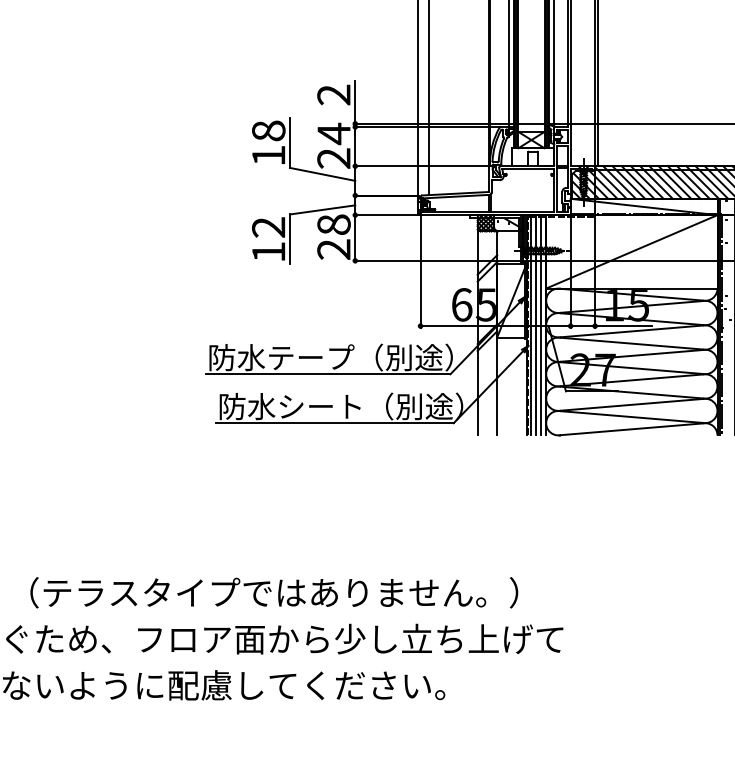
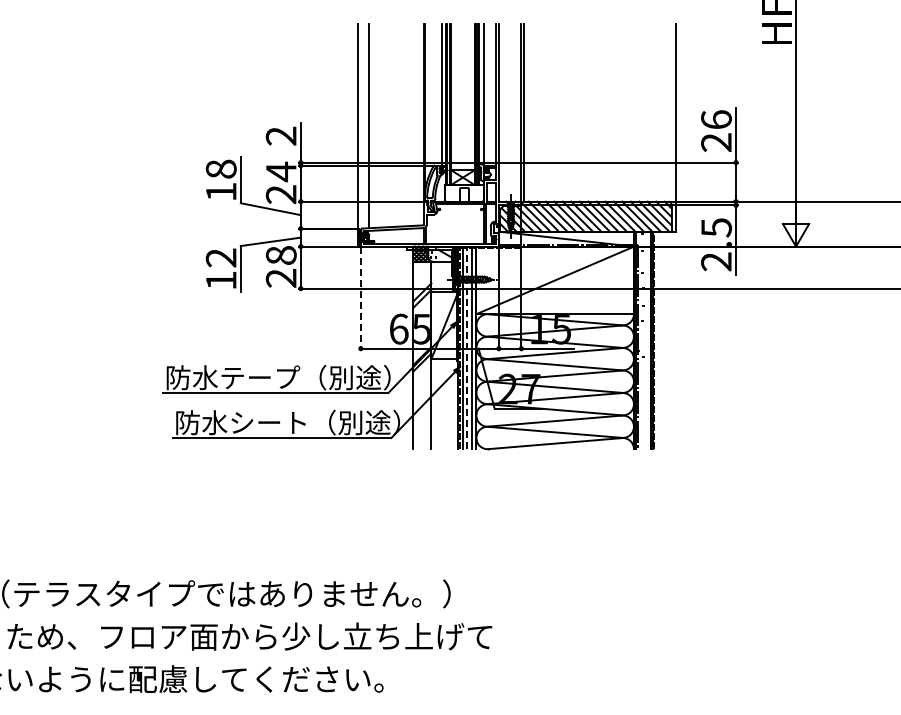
line: (420, 271) -> (360, 298), solid -> dashed
line: (536, 324) -> (467, 347), solid -> dashed

